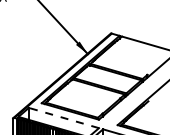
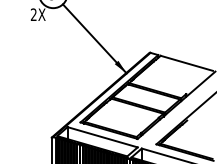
line: (63, 118) -> (102, 137), dashed -> solid

